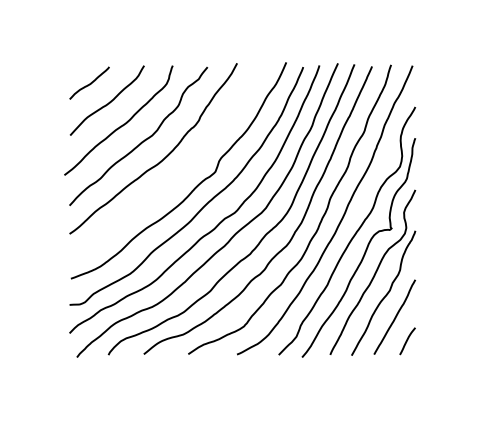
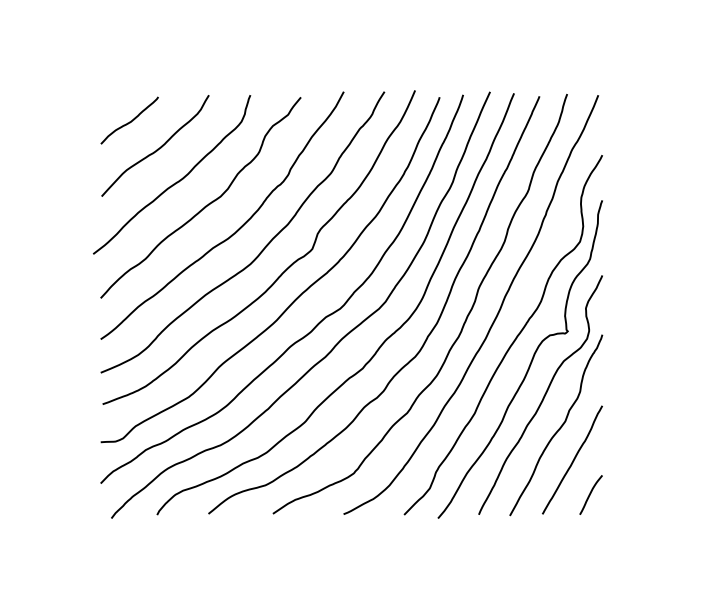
curve: (181, 170) -> (263, 247), added

